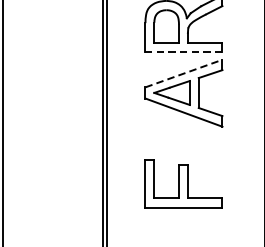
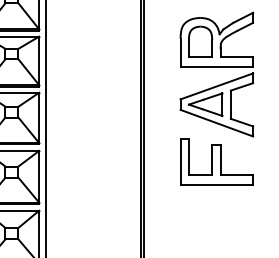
line: (183, 52) -> (216, 66), dashed -> solid
line: (183, 73) -> (216, 86), dashed -> solid
part: (183, 182) -> (216, 161), moved

